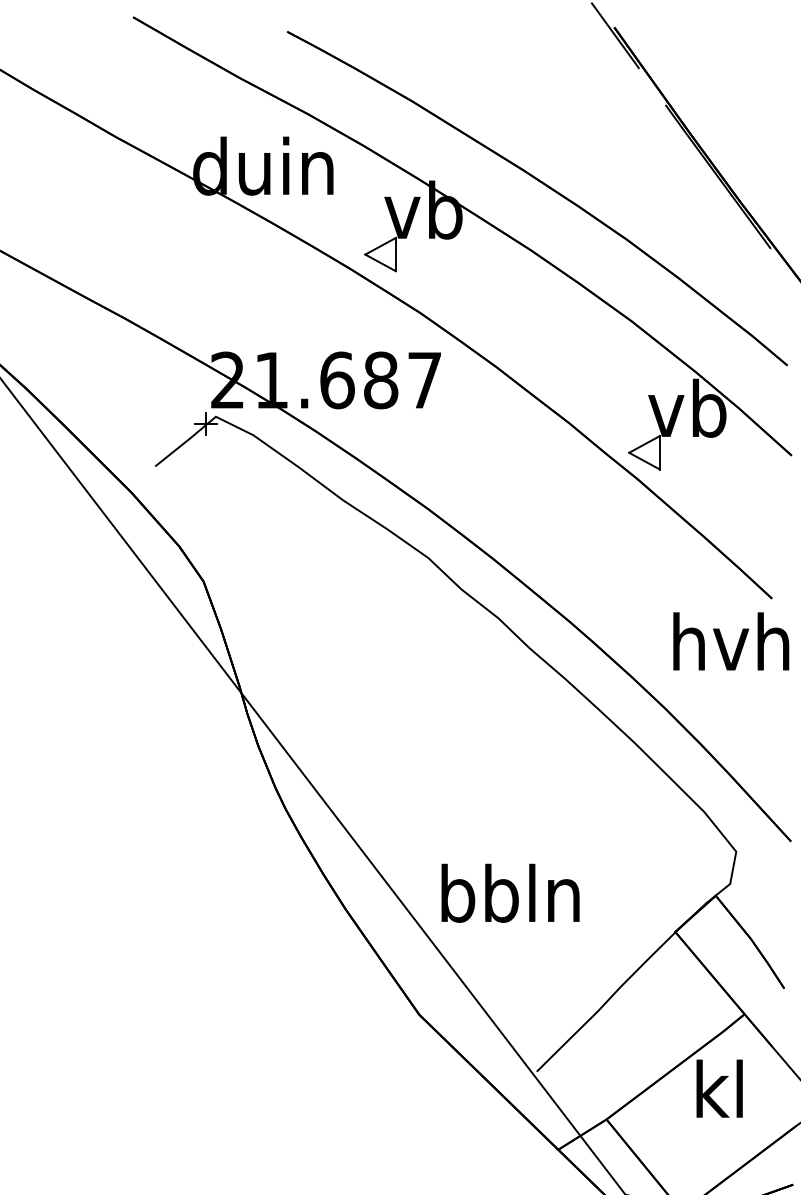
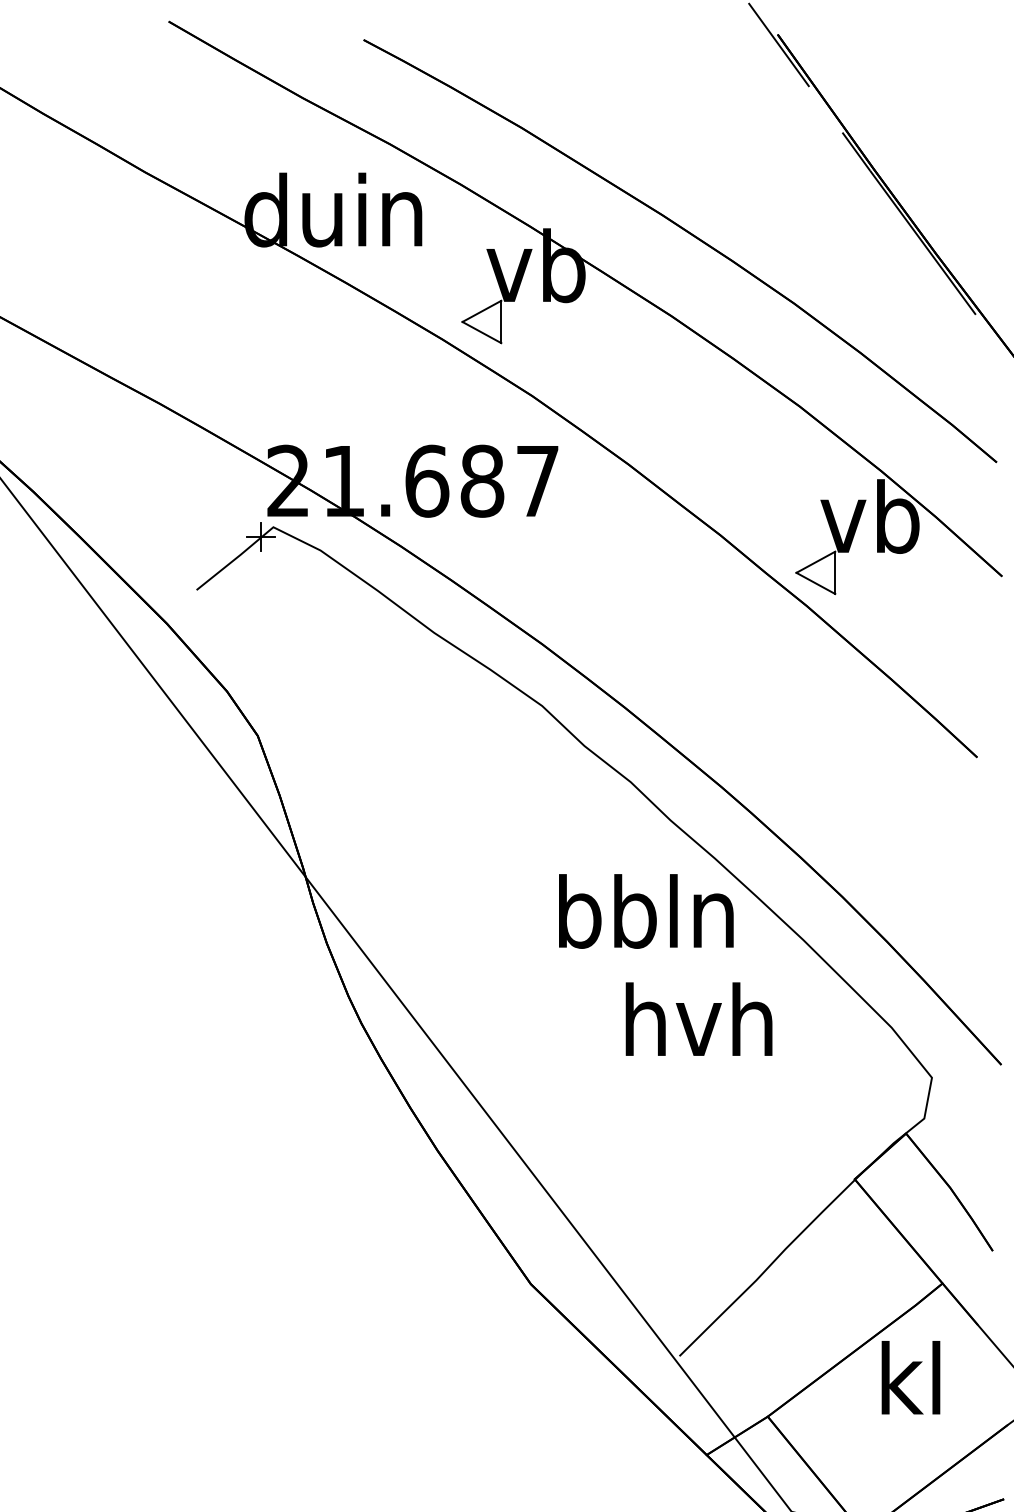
text: (731, 641) -> (699, 1019), moved
text: (510, 892) -> (646, 910), moved

